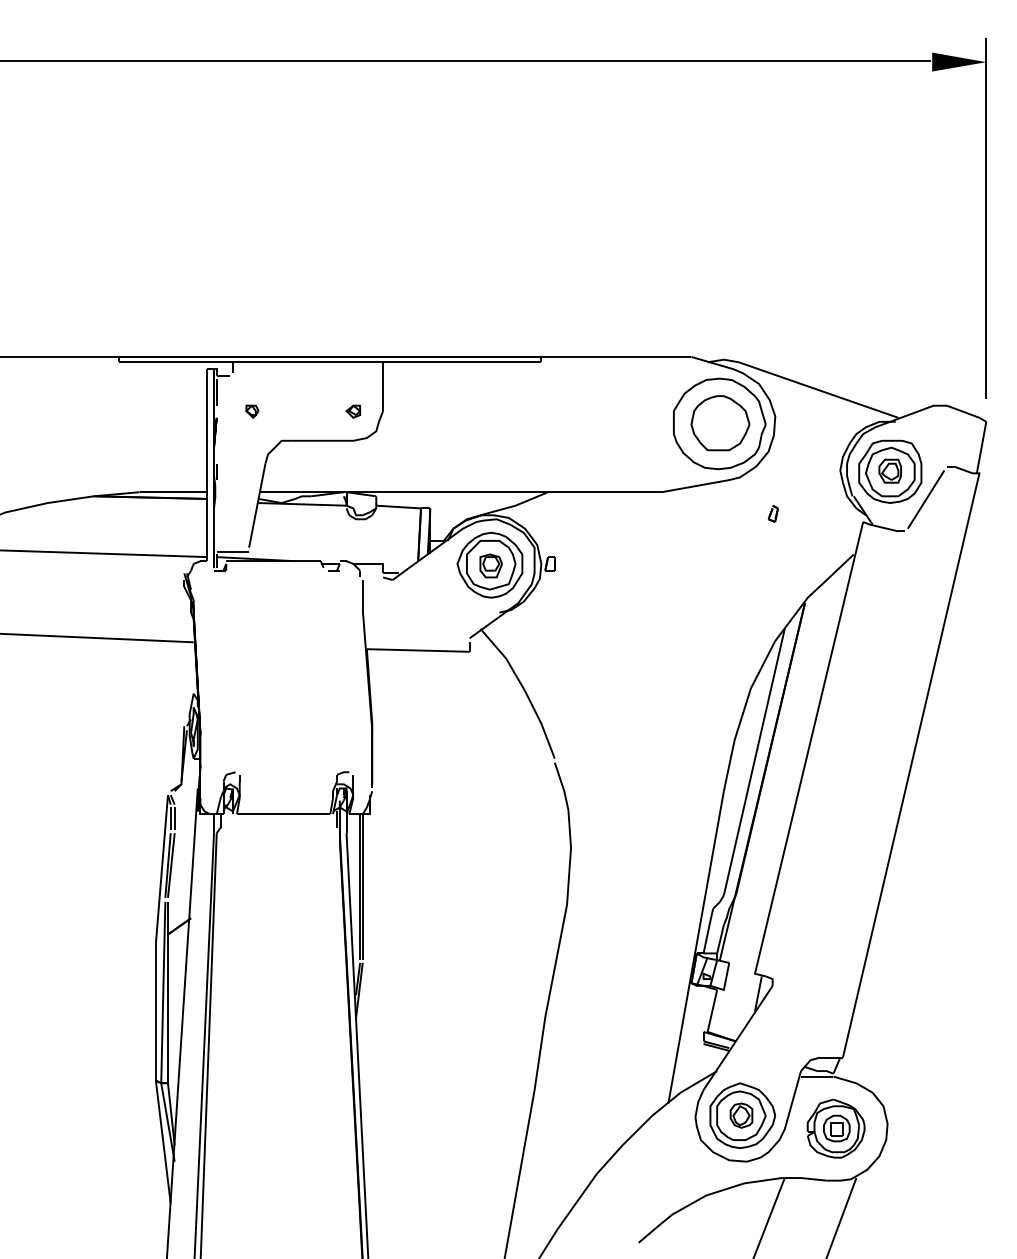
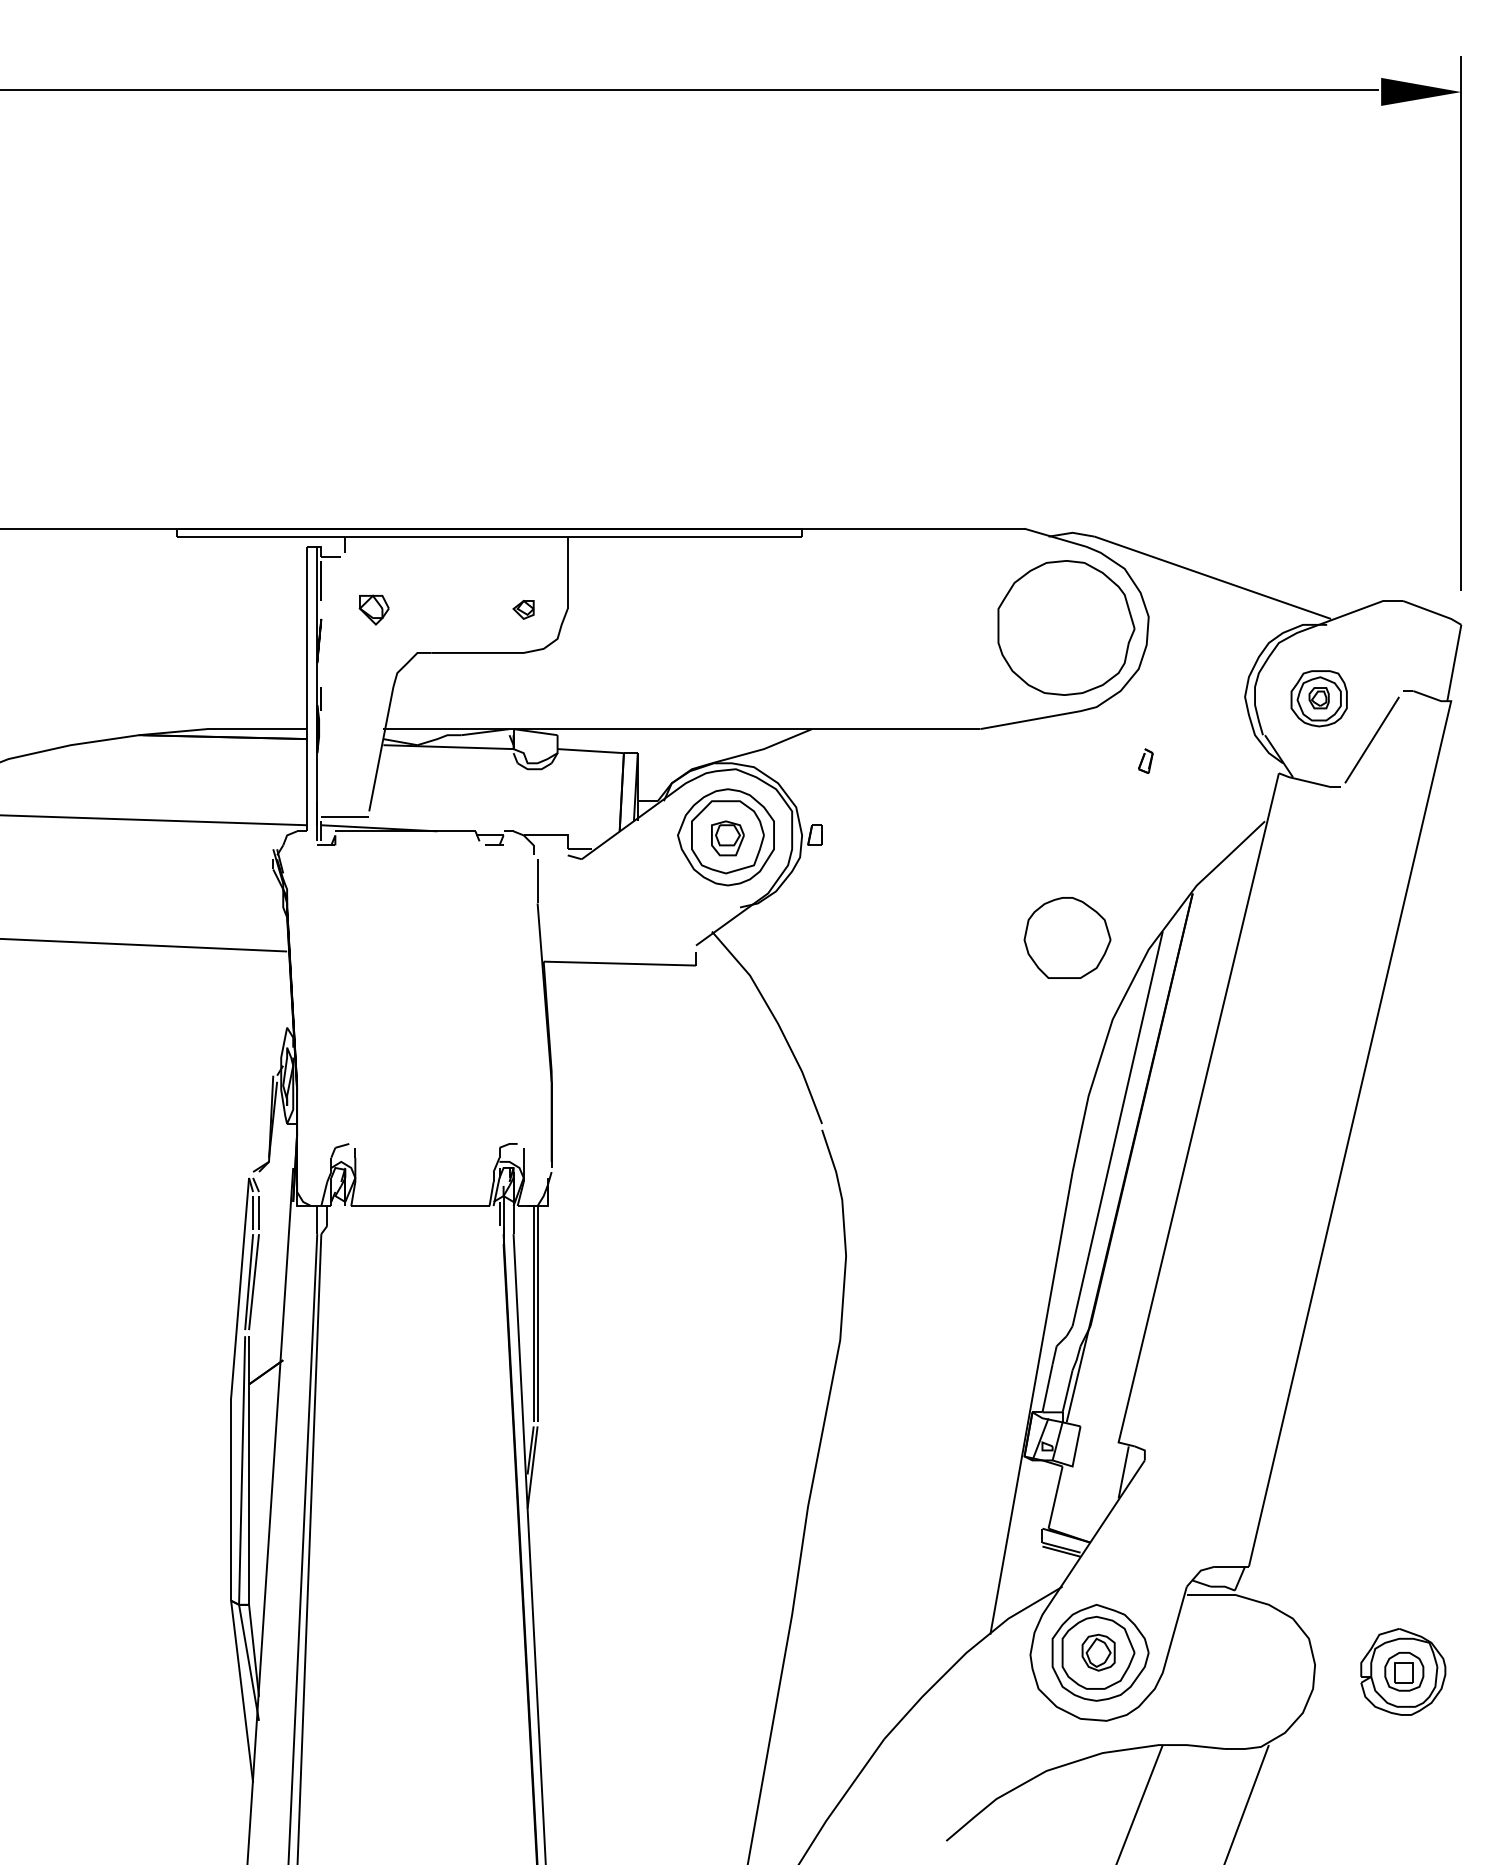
part: (252, 411) -> (374, 609), size x1.6
part: (720, 423) -> (1067, 938), moved
part: (890, 471) -> (1319, 698), size x0.6
part: (835, 1128) -> (1402, 1671), moved

